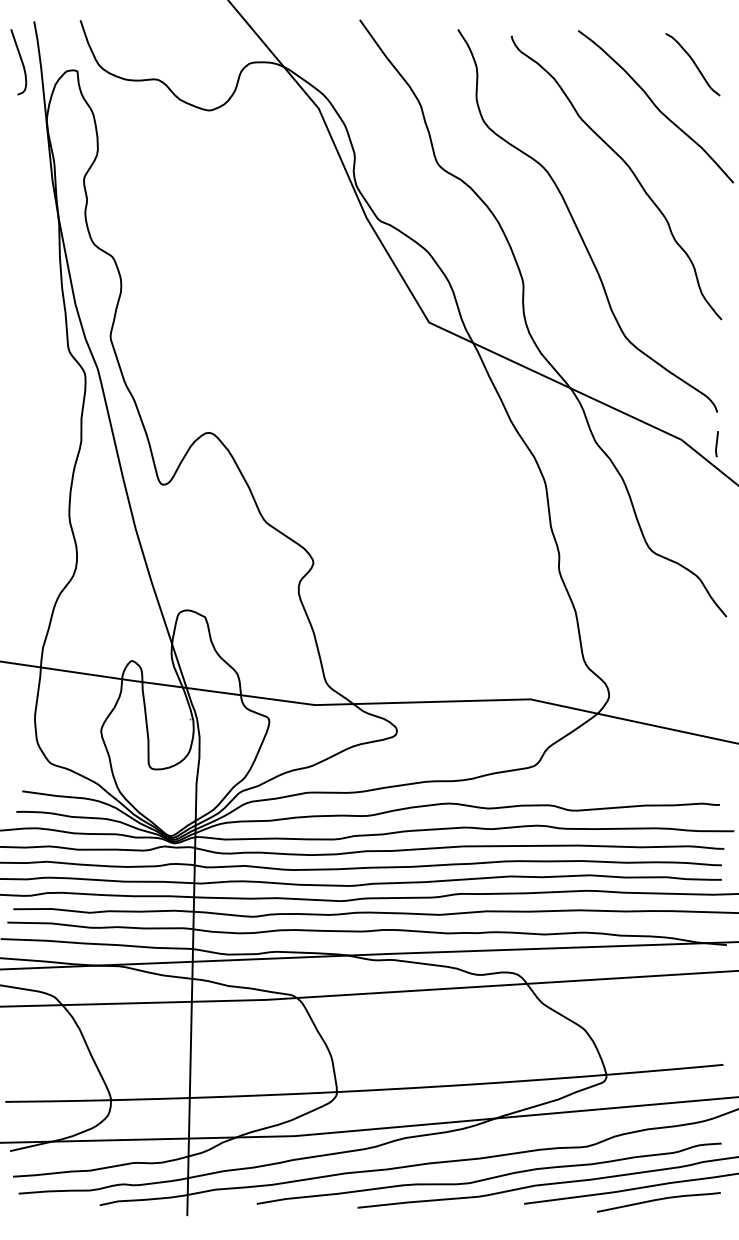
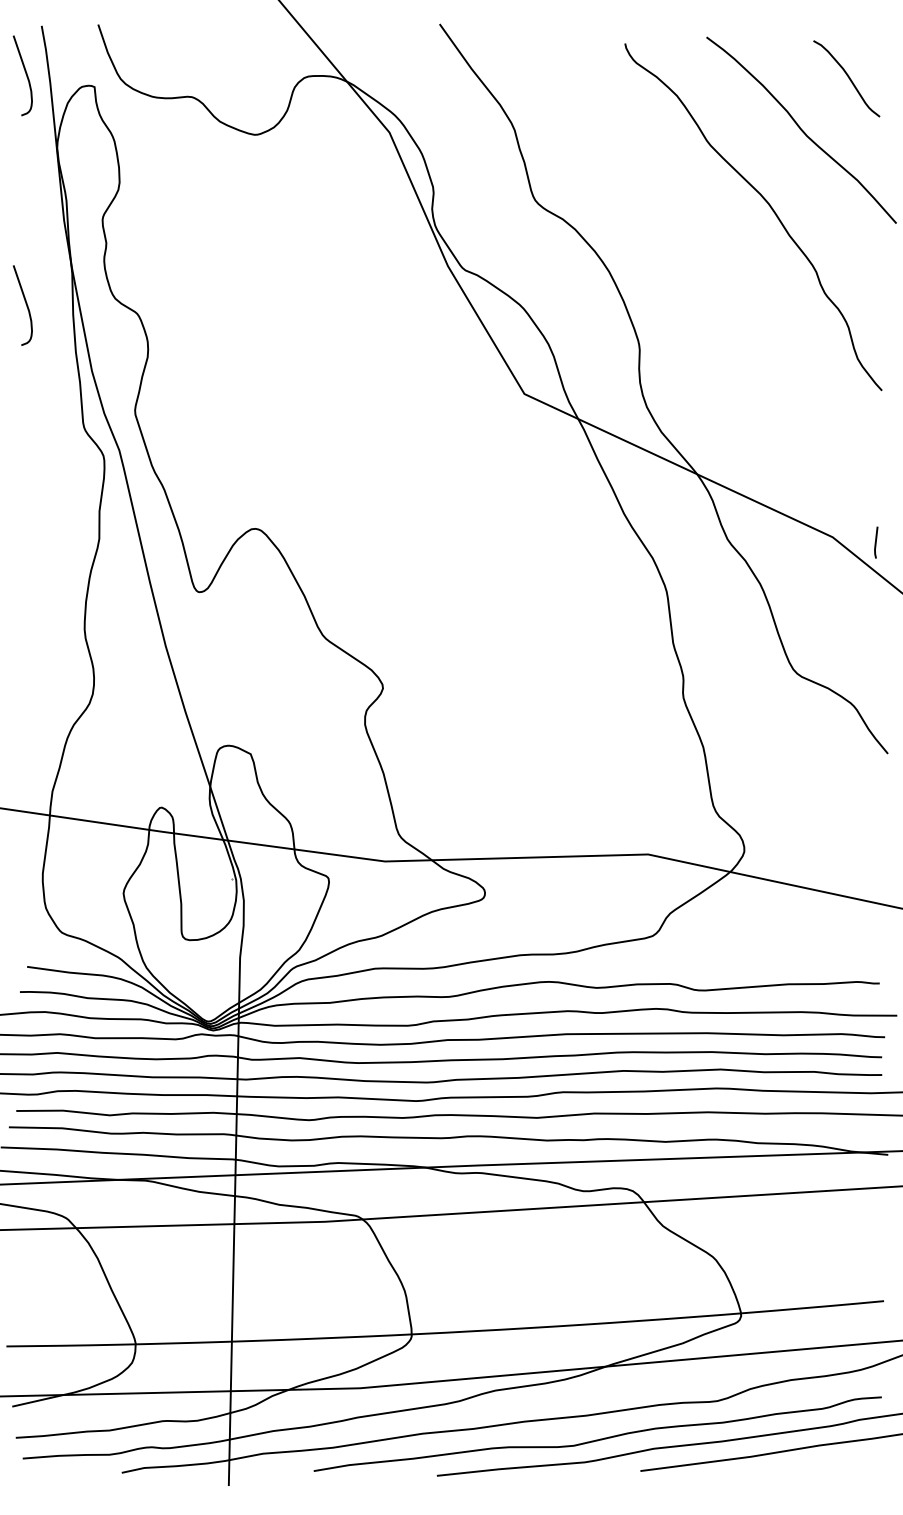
curve: (577, 226) -> (705, 276), removed
curve: (20, 248) -> (24, 303), added
curve: (658, 1200) -> (804, 1466), removed

